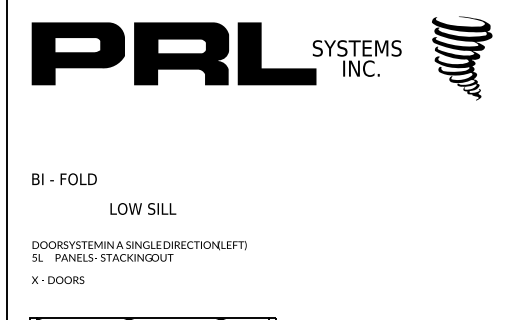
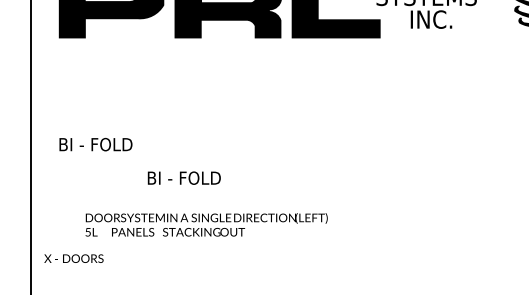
text: (143, 208) -> (185, 177), LOW SILL -> BI - FOLD
text: (139, 251) -> (206, 225), moved
text: (58, 279) -> (74, 257), moved

